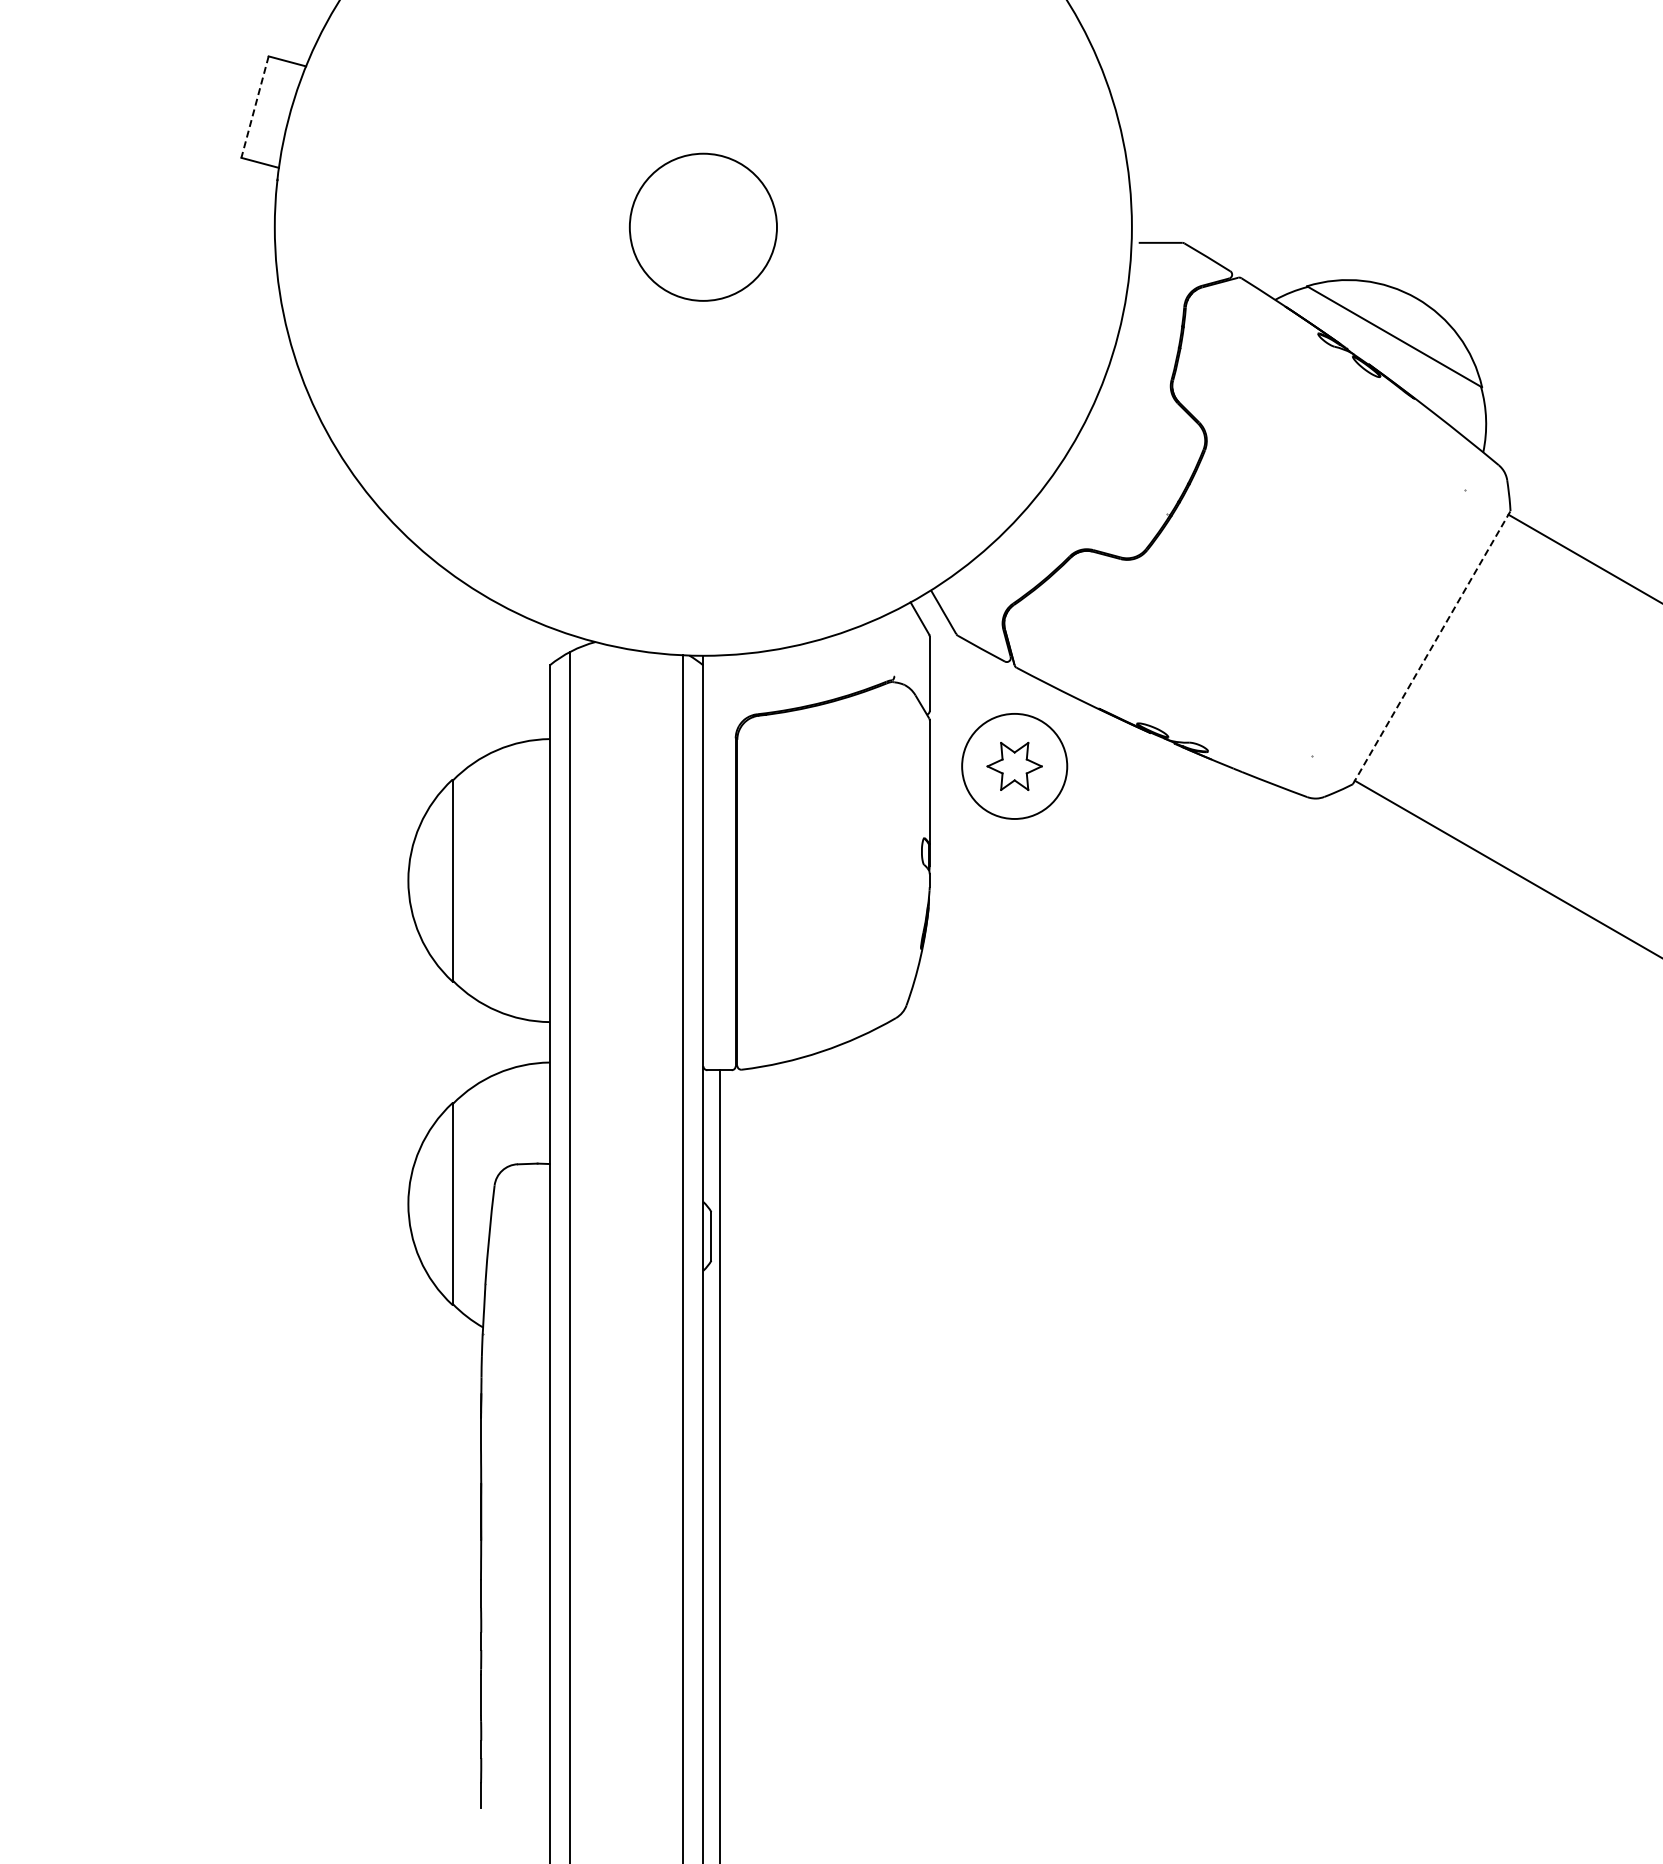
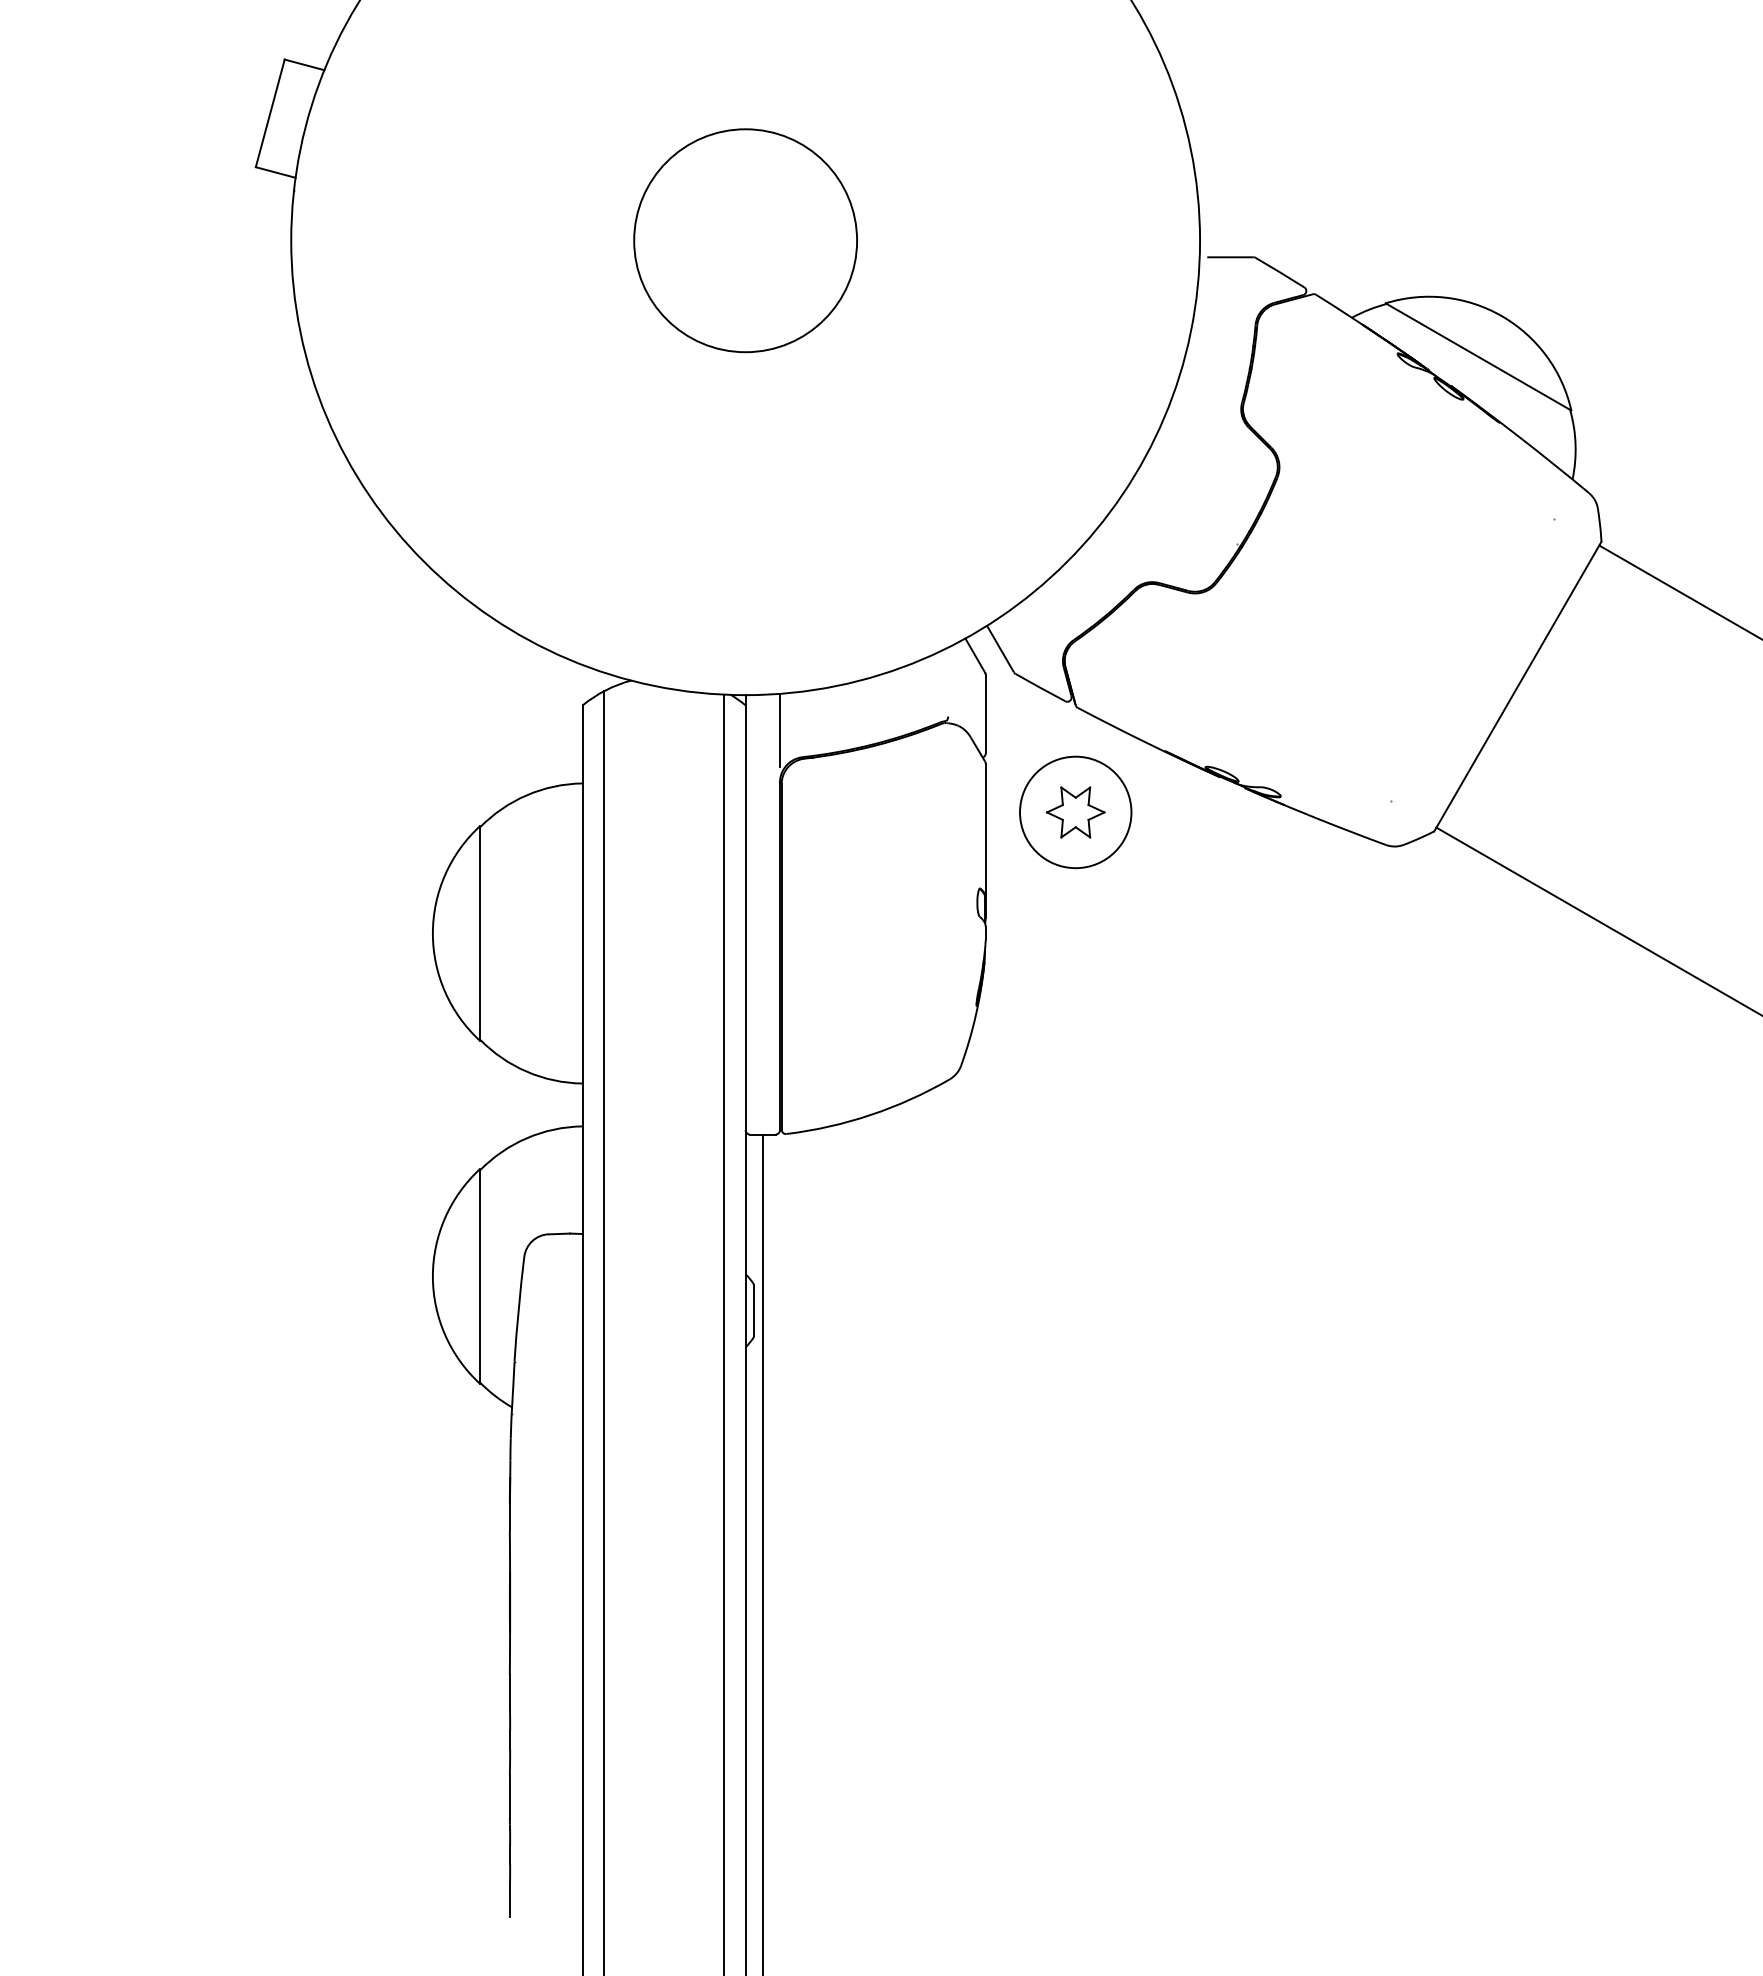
line: (255, 107) -> (270, 113), dashed -> solid
circle: (703, 227) -> (745, 241), size x1.43
line: (1431, 647) -> (1517, 686), dashed -> solid
line: (735, 688) -> (779, 729), added

